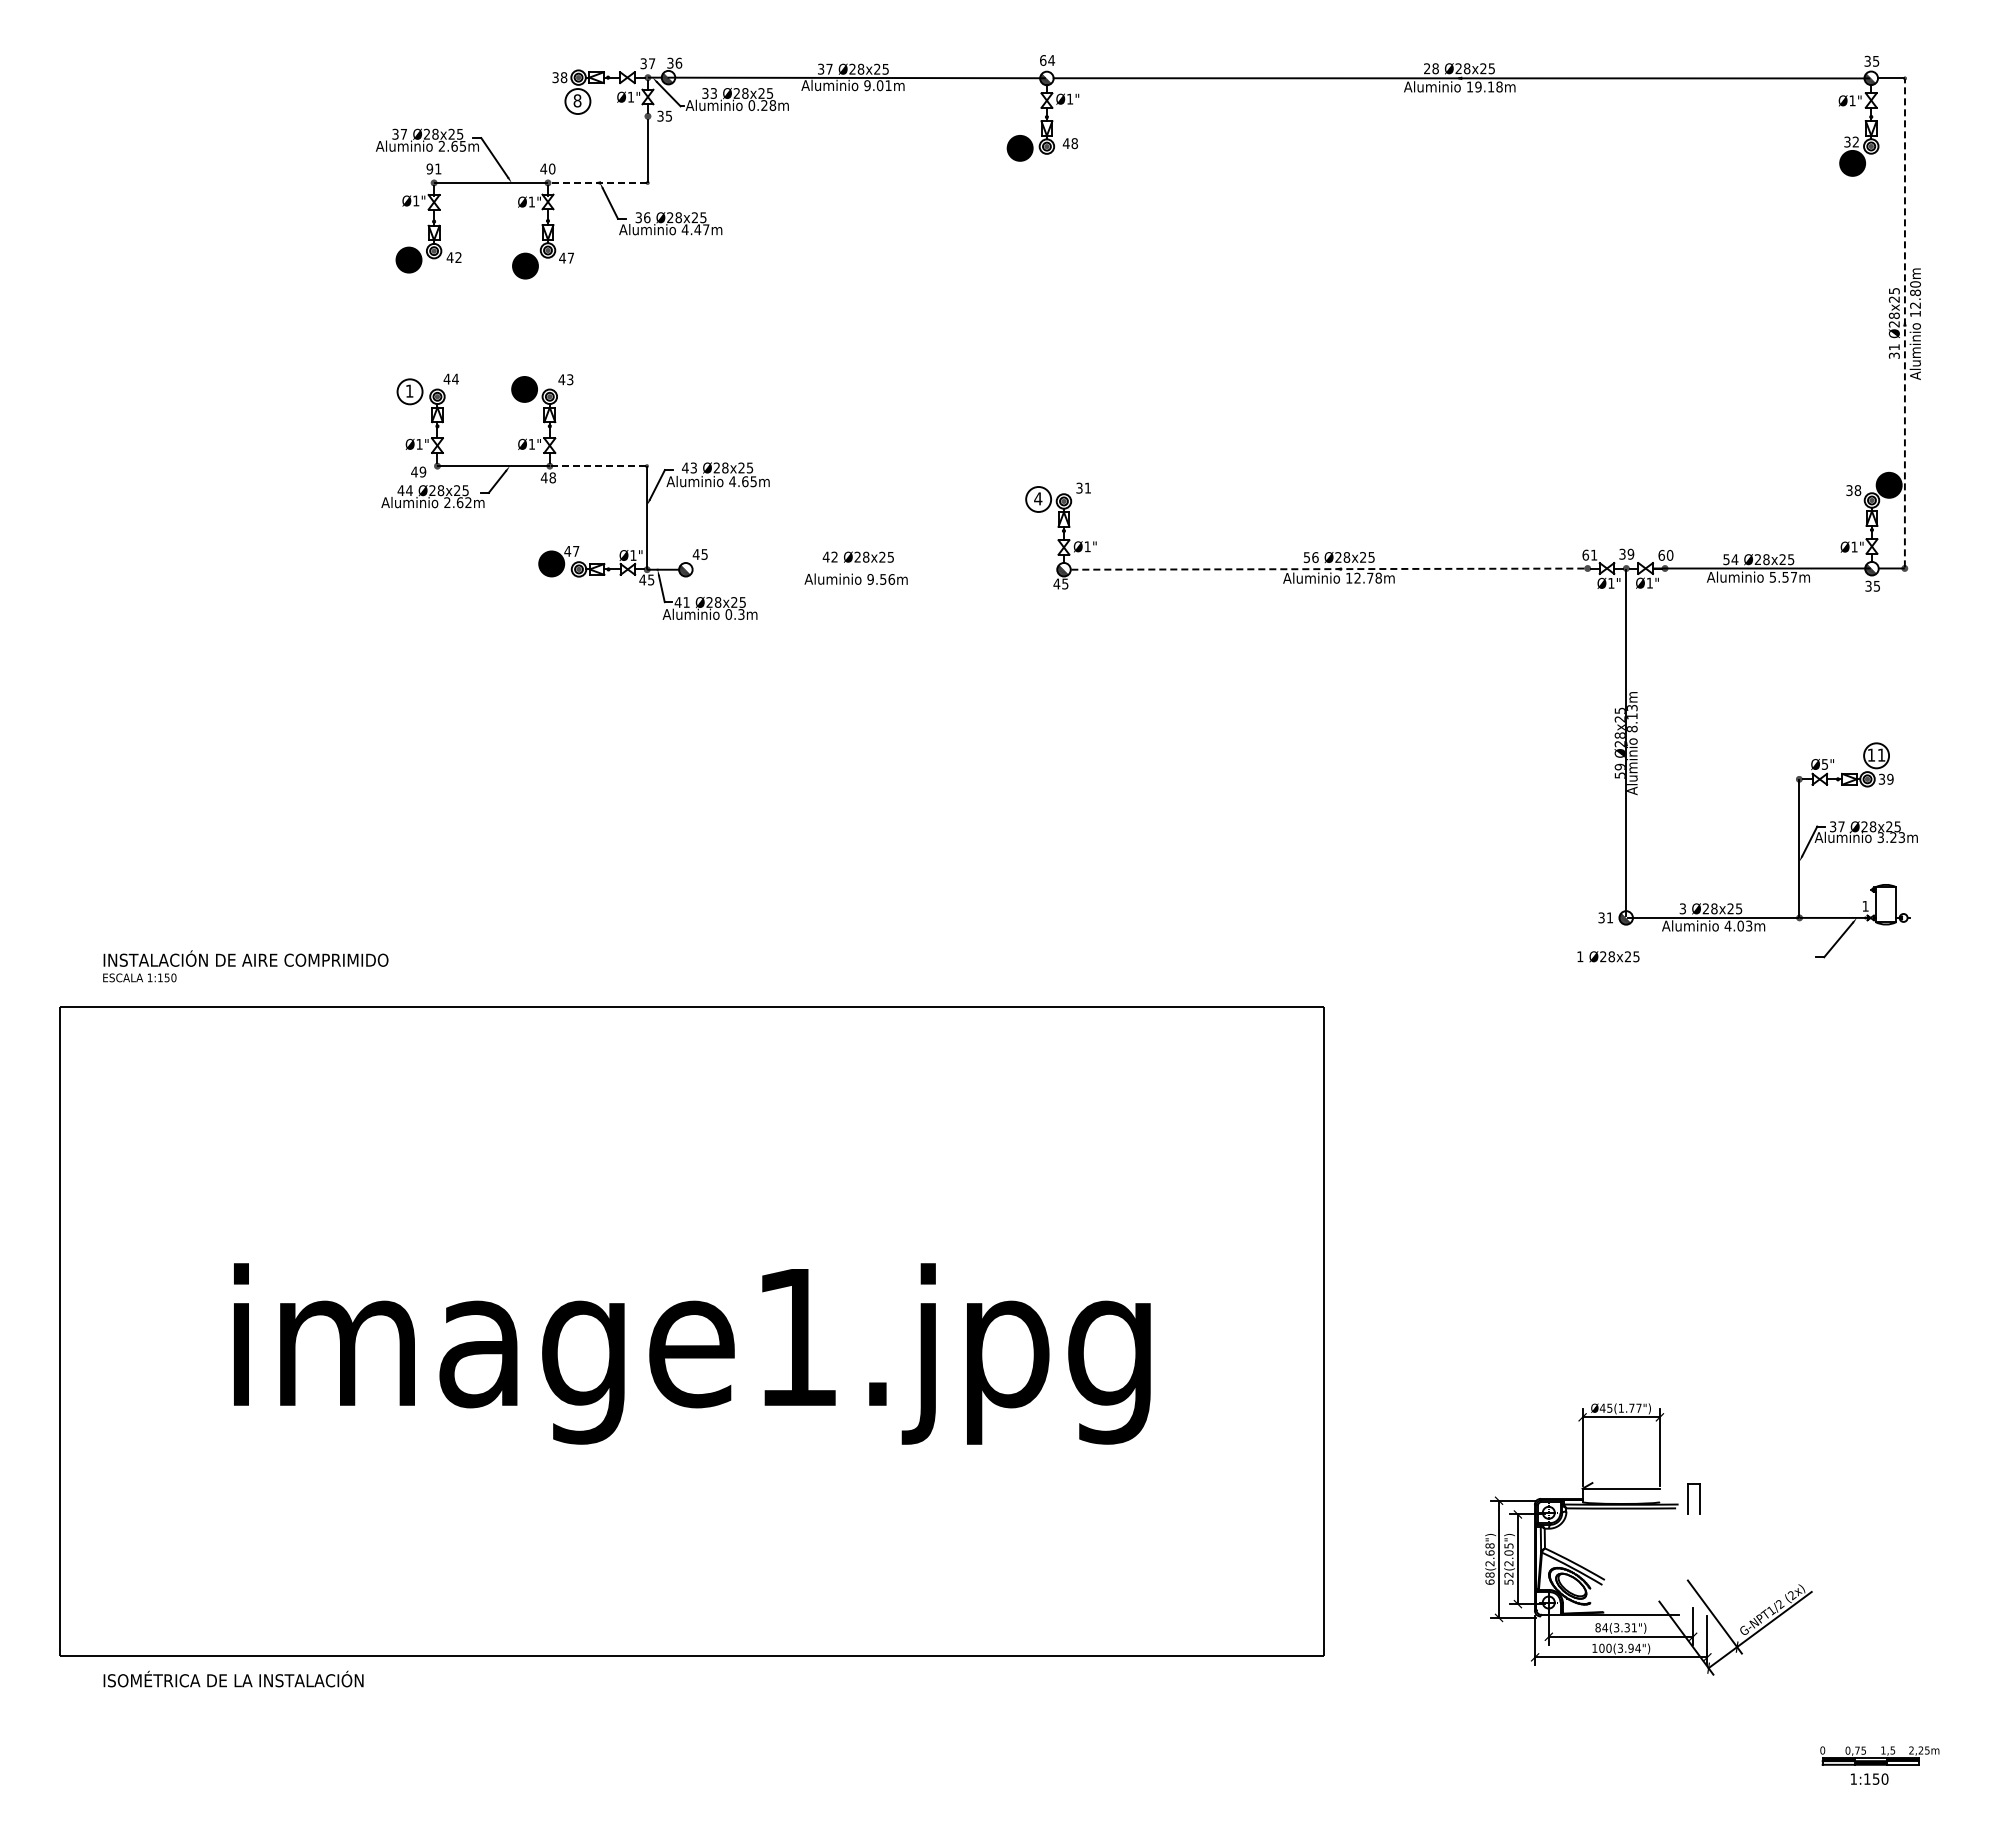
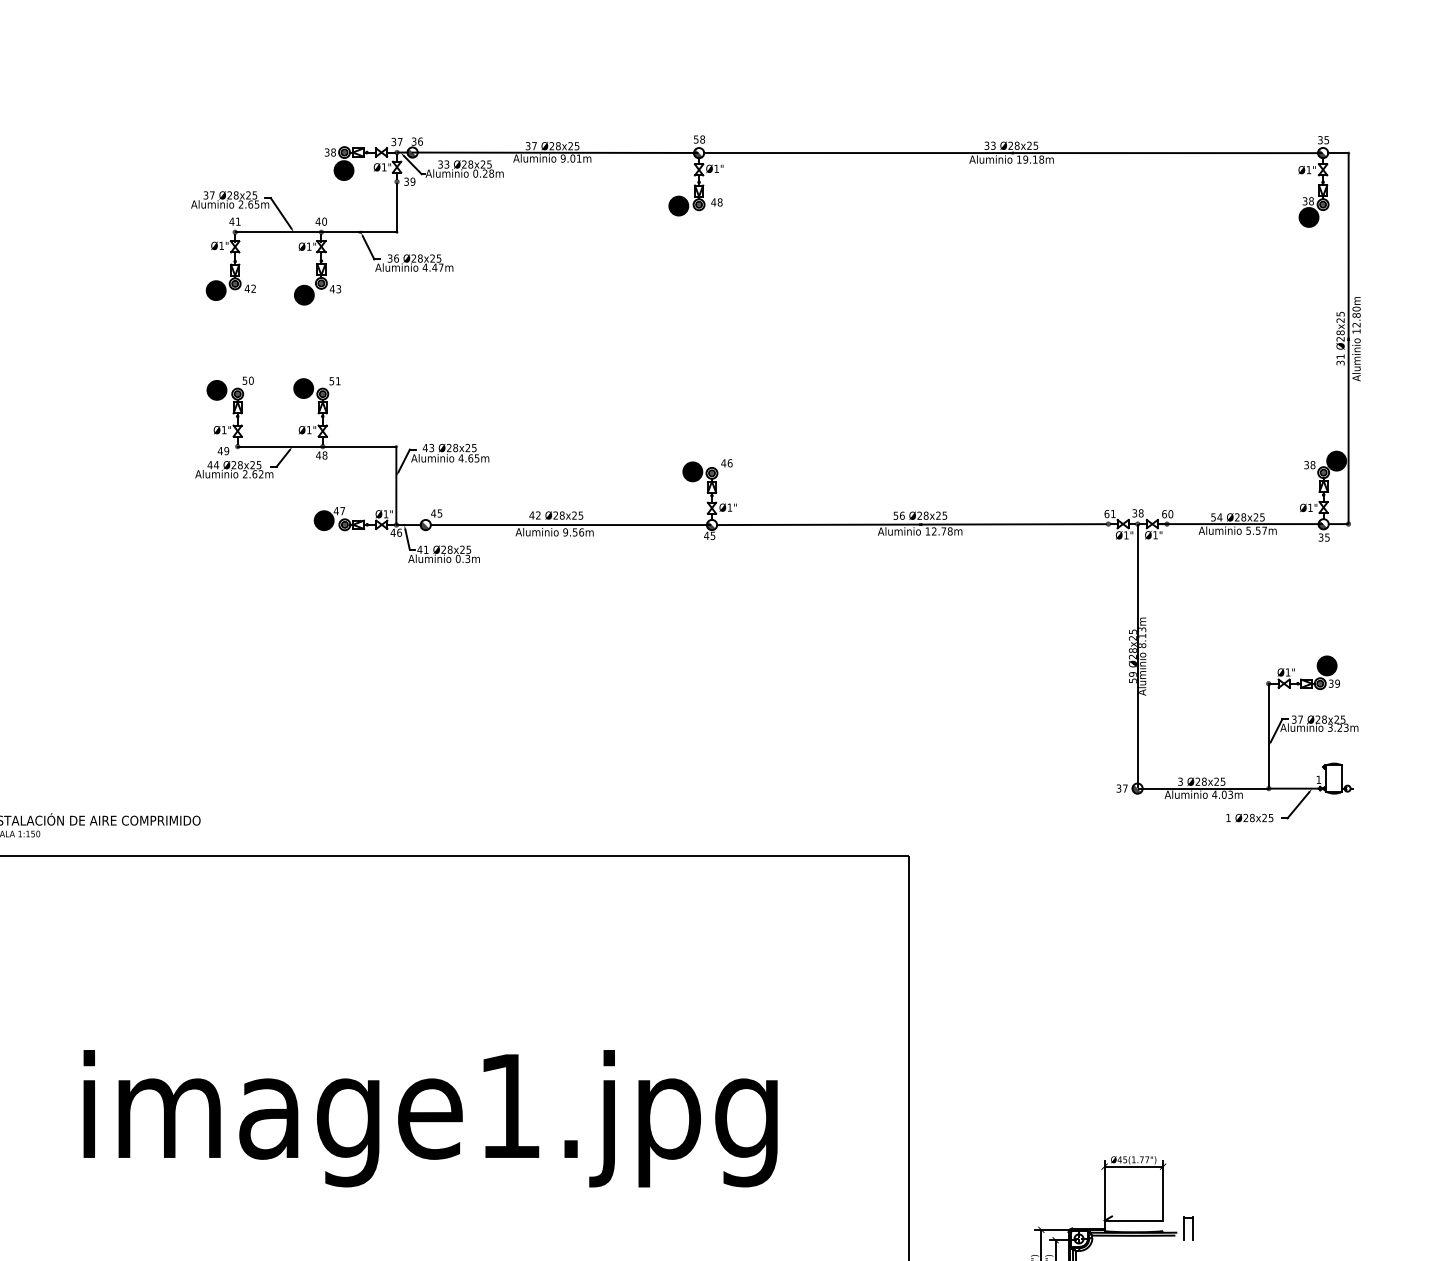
text: (1047, 60) -> (699, 139), 64 -> 58
text: (1431, 68) -> (990, 145), 28 -> 33
fill: (577, 101) -> (343, 170), added
text: (668, 115) -> (412, 181), 35 -> 39
text: (1855, 141) -> (1311, 200), 32 -> 38
text: (429, 168) -> (231, 221), 91 -> 41
line: (598, 182) -> (359, 231), dashed -> solid
text: (570, 257) -> (338, 288), 47 -> 43
line: (1904, 322) -> (1348, 337), dashed -> solid
text: (450, 378) -> (247, 380), 44 -> 50
text: (565, 379) -> (334, 381), 43 -> 51
fill: (409, 391) -> (216, 390), added
line: (598, 466) -> (359, 446), dashed -> solid
text: (1083, 487) -> (726, 462), 31 -> 46
fill: (1038, 499) -> (692, 471), added
text: (1630, 554) -> (1140, 513), 39 -> 38
line: (876, 569) -> (570, 524), added
line: (1327, 569) -> (911, 524), dashed -> solid
text: (651, 579) -> (399, 532), 45 -> 46
fill: (1876, 755) -> (1327, 665), added
text: (1824, 764) -> (1287, 672), Ø5" -> Ø1"
text: (1609, 917) -> (1124, 788), 31 -> 37
text: (1608, 956) -> (1249, 817), moved

